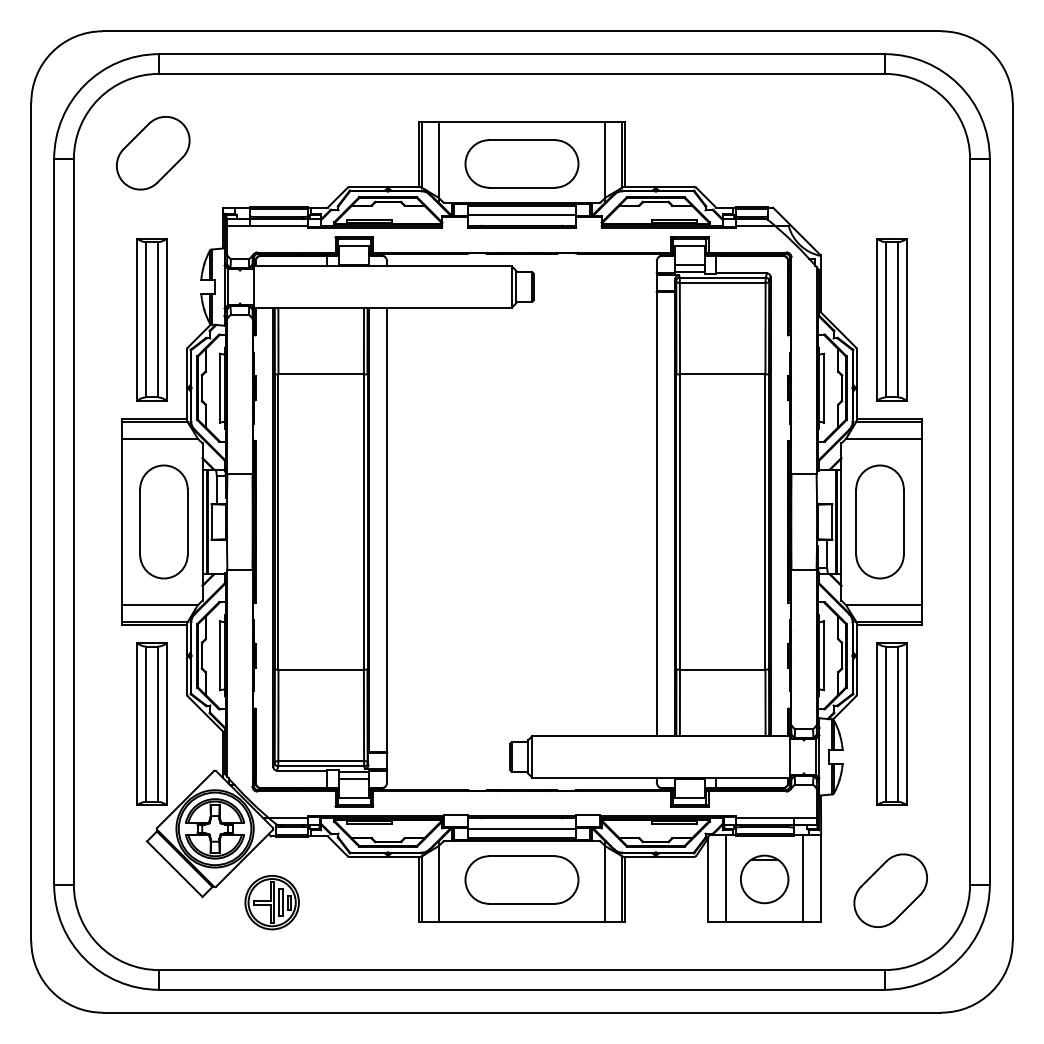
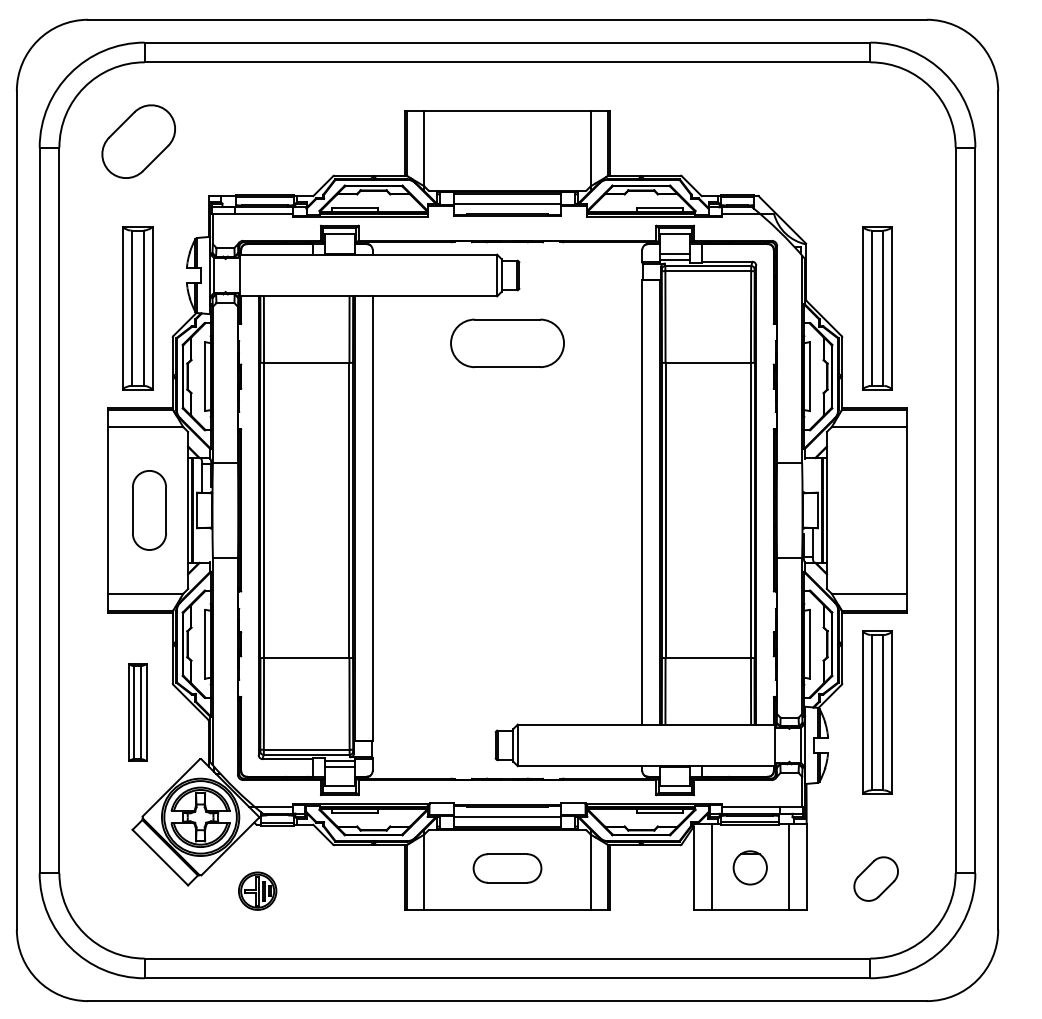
part: (521, 163) -> (507, 342), moved
part: (163, 521) -> (149, 509), size x0.7
part: (879, 521) -> (865, 509), removed
part: (151, 723) -> (137, 711), size x0.6
part: (521, 879) -> (507, 867), size x0.6
part: (764, 879) -> (750, 867), size x0.7
part: (890, 890) -> (876, 878), size x0.6
part: (271, 902) -> (257, 890), size x0.7

